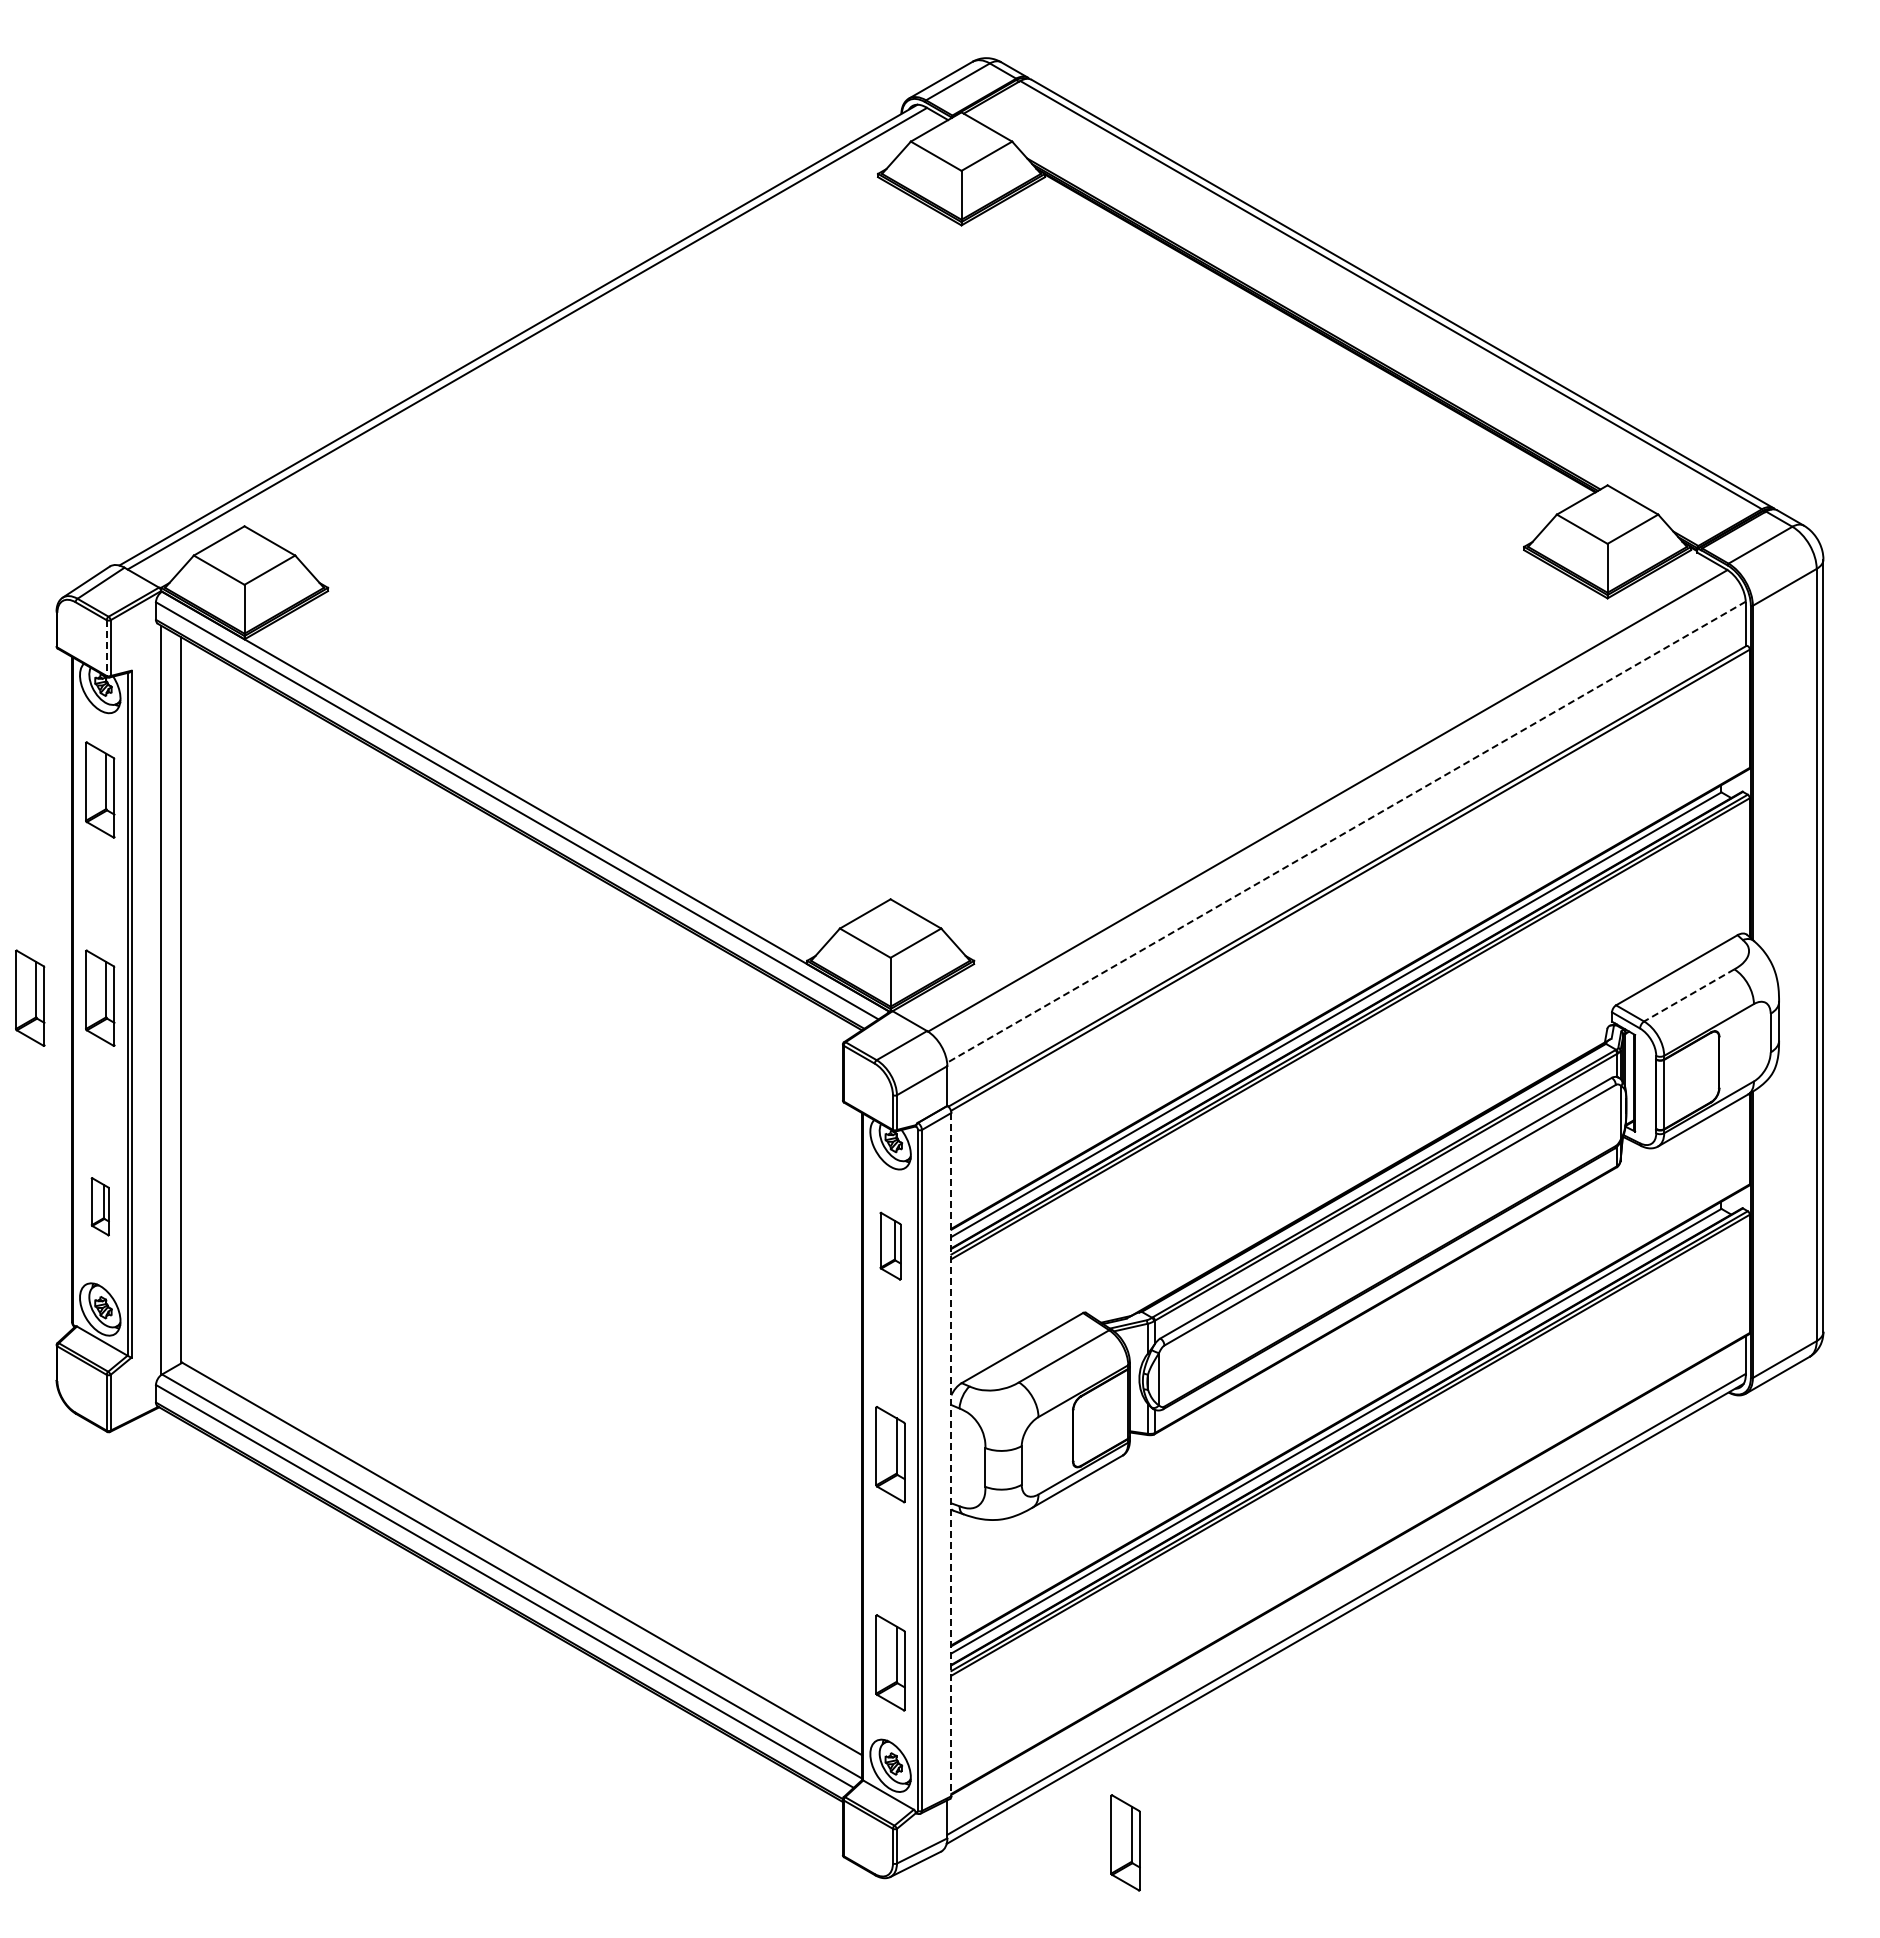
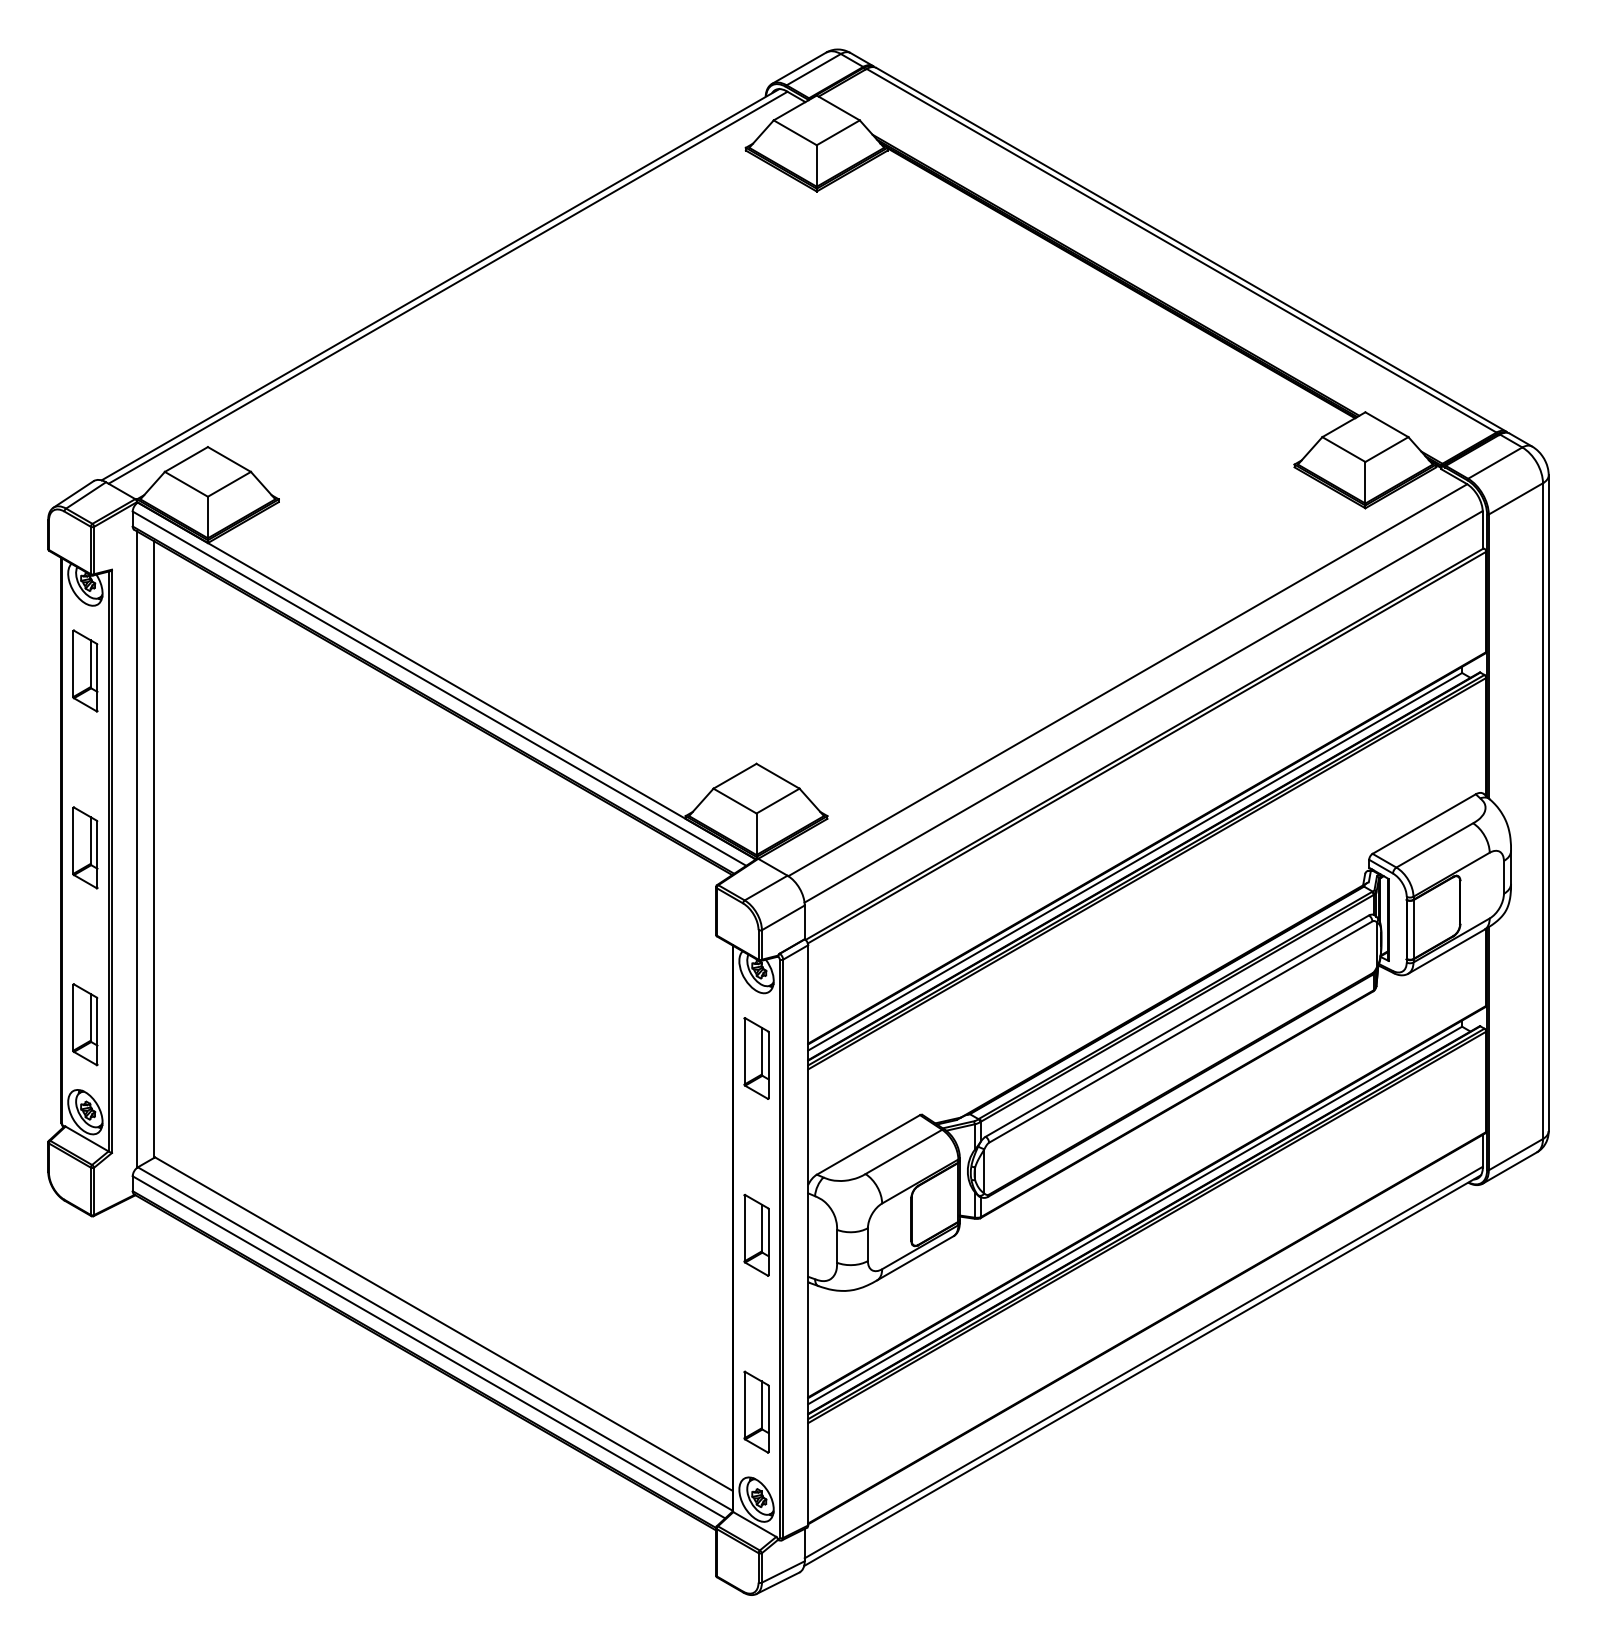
line: (106, 648) -> (90, 550), dashed -> solid
line: (1346, 832) -> (1143, 707), dashed -> solid
line: (1688, 995) -> (1434, 845), dashed -> solid
part: (30, 997) -> (26, 847), removed
part: (100, 1206) -> (85, 1024), size x1.67
part: (890, 1245) -> (756, 1057), size x1.43
line: (951, 1454) -> (808, 1235), dashed -> solid
part: (1125, 1842) -> (956, 1564), removed

